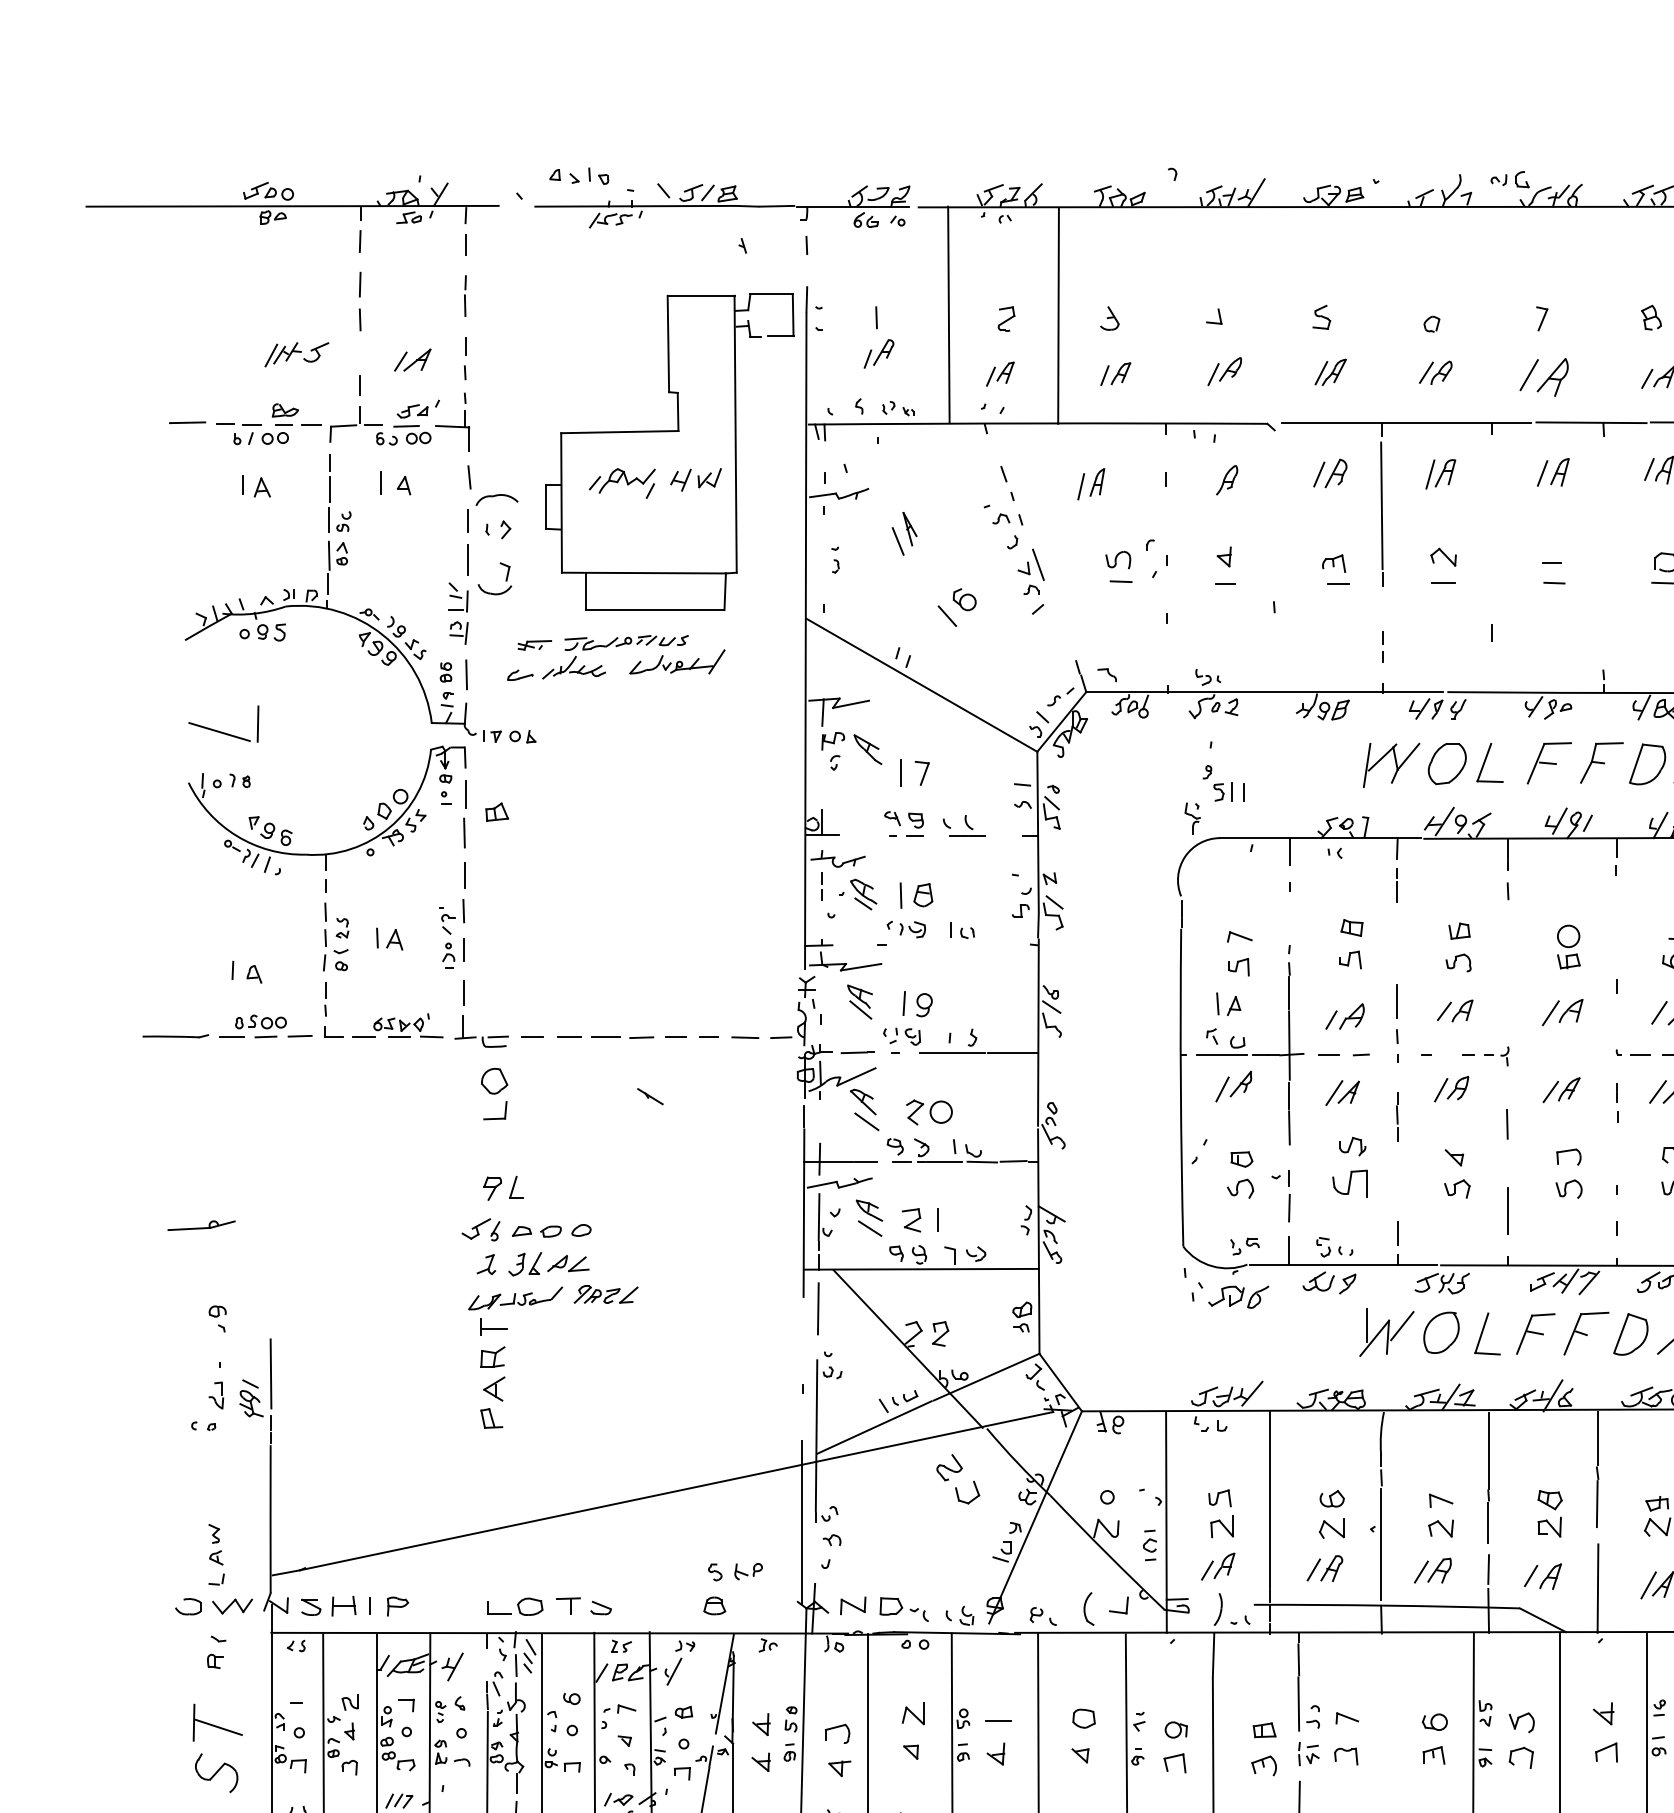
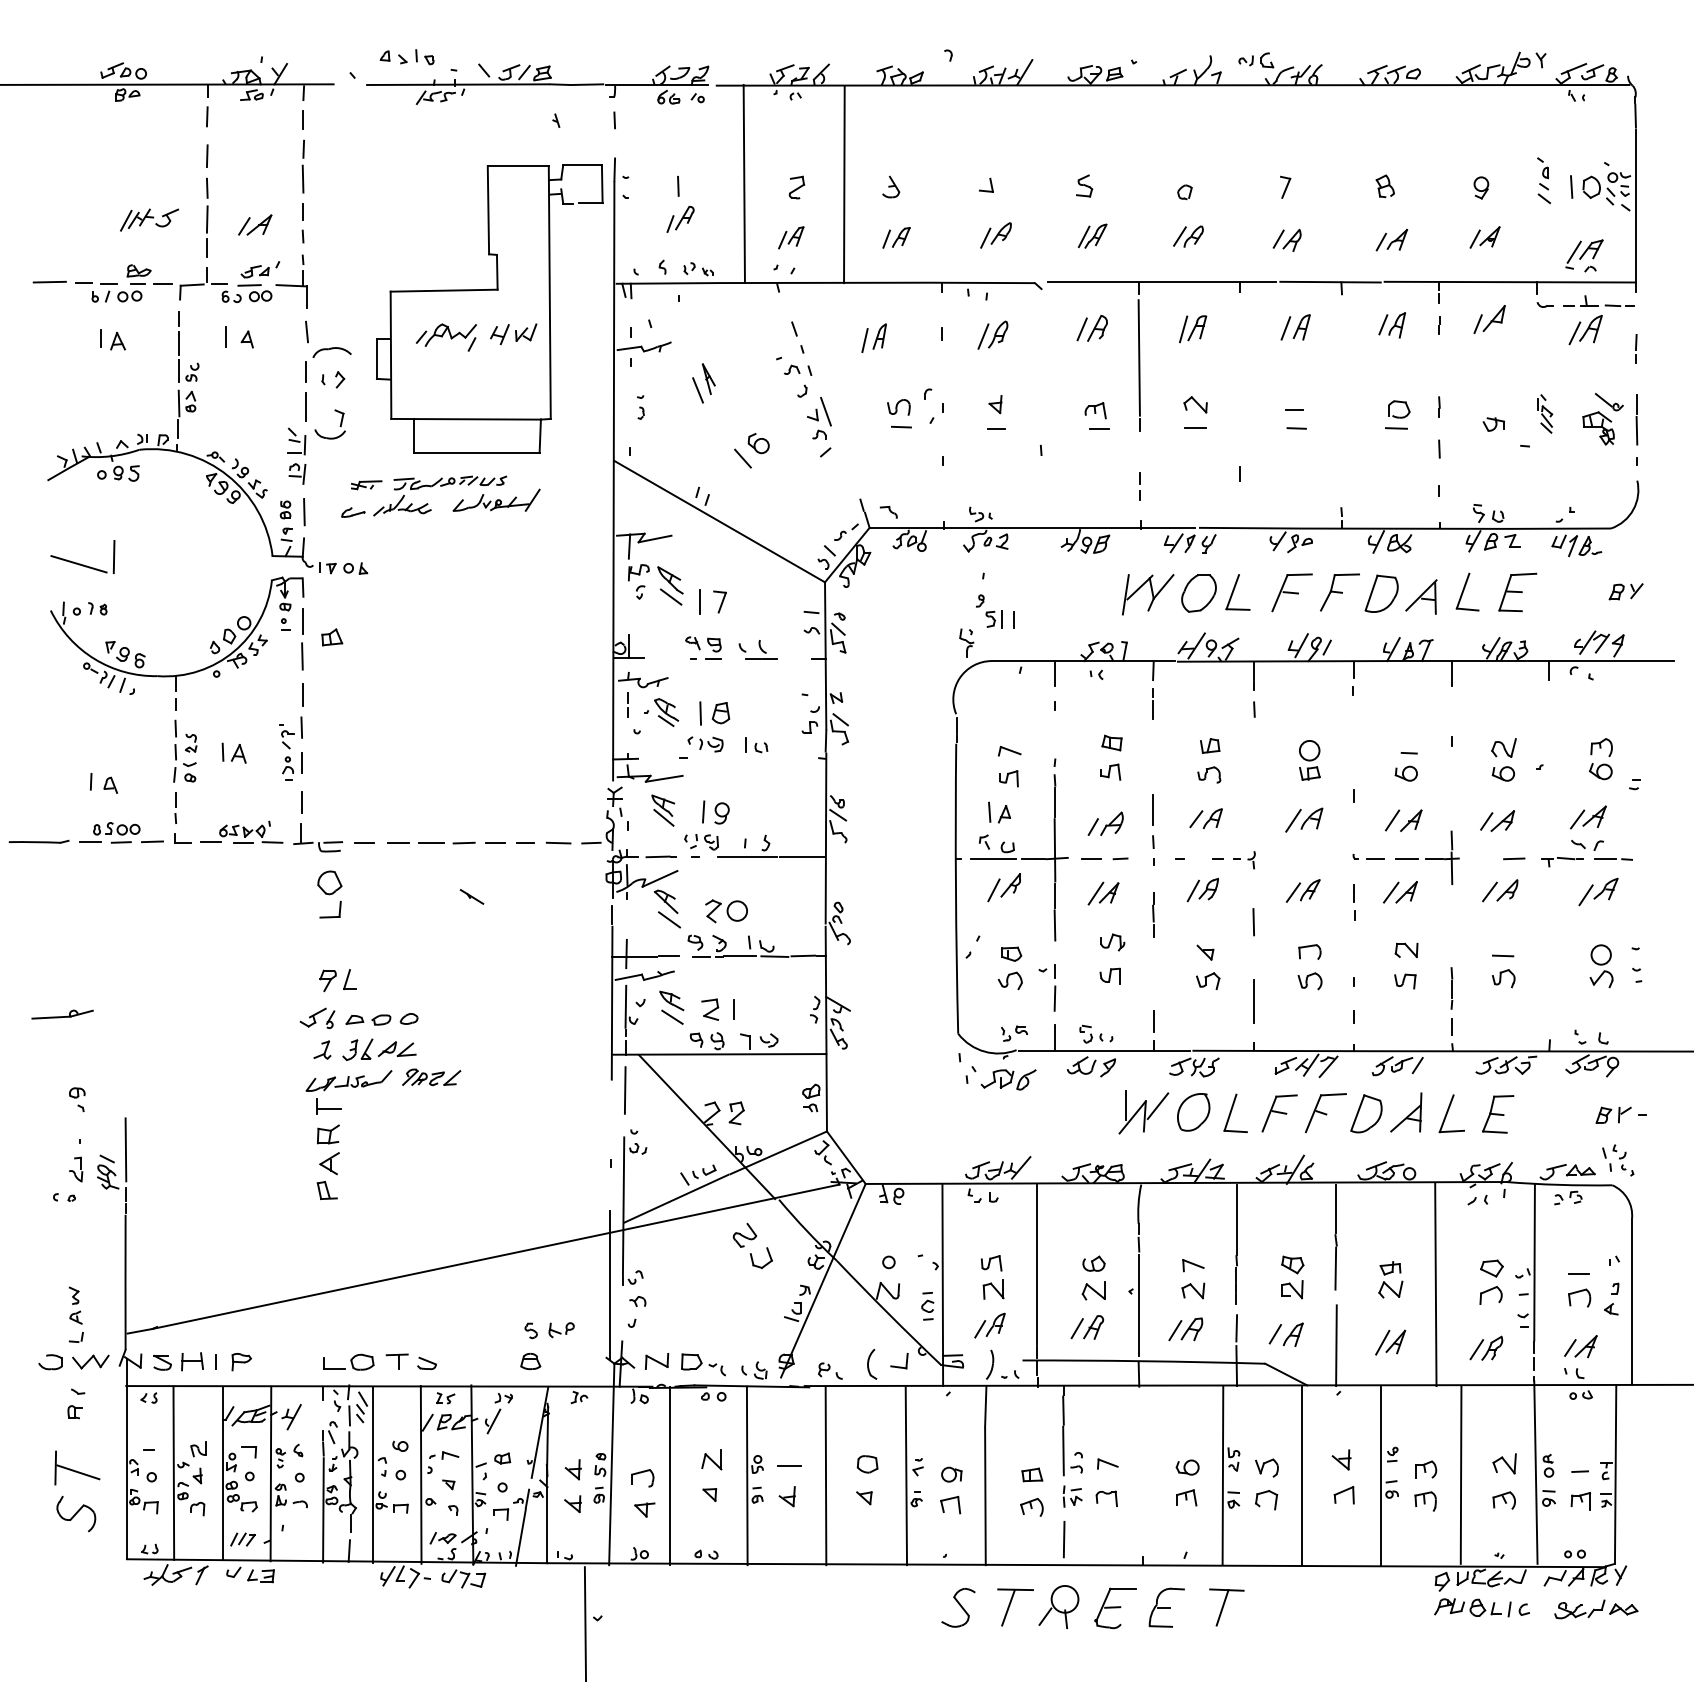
part: (464, 295) -> (302, 166), size x1.43
line: (359, 354) -> (206, 219), added
part: (1543, 376) -> (1286, 239), size x0.62
line: (1211, 482) -> (983, 336), added
line: (867, 767) -> (670, 596), added
part: (1349, 1182) -> (1109, 975), size x0.62

